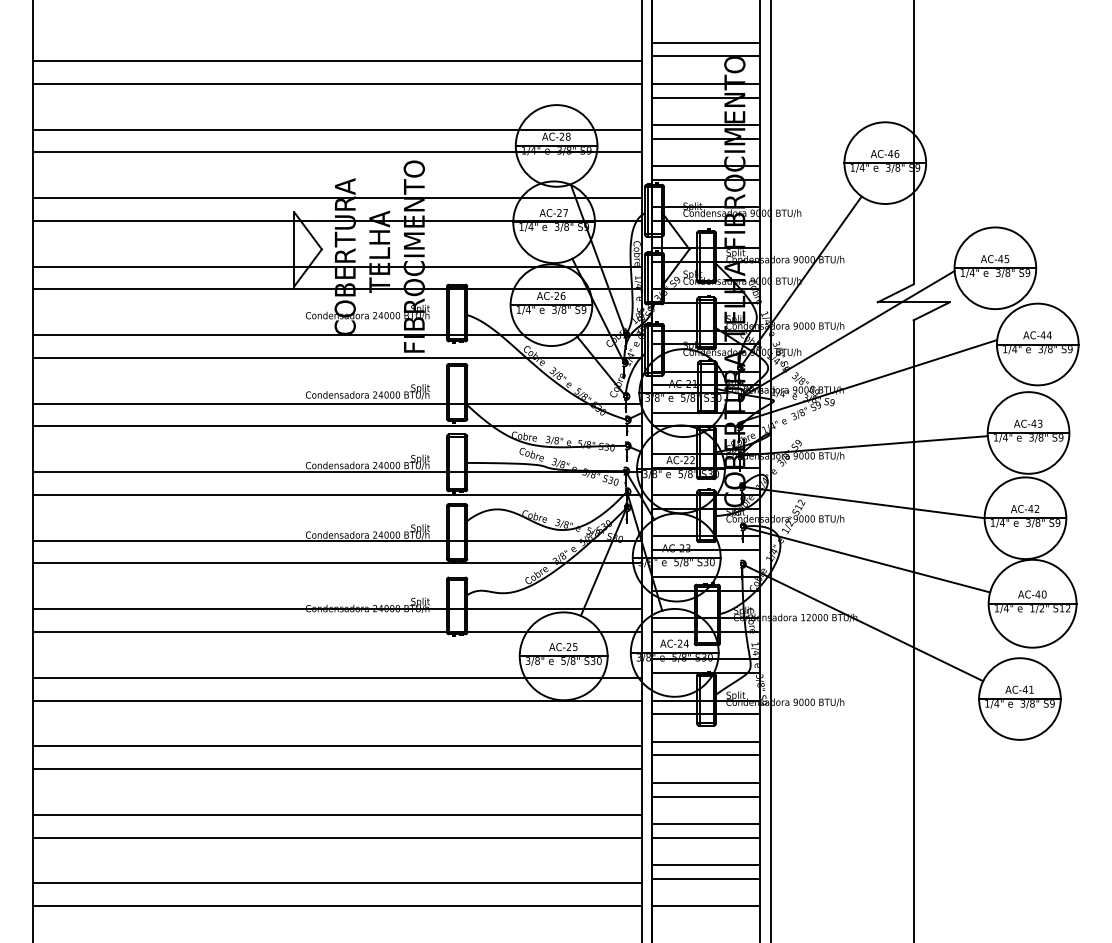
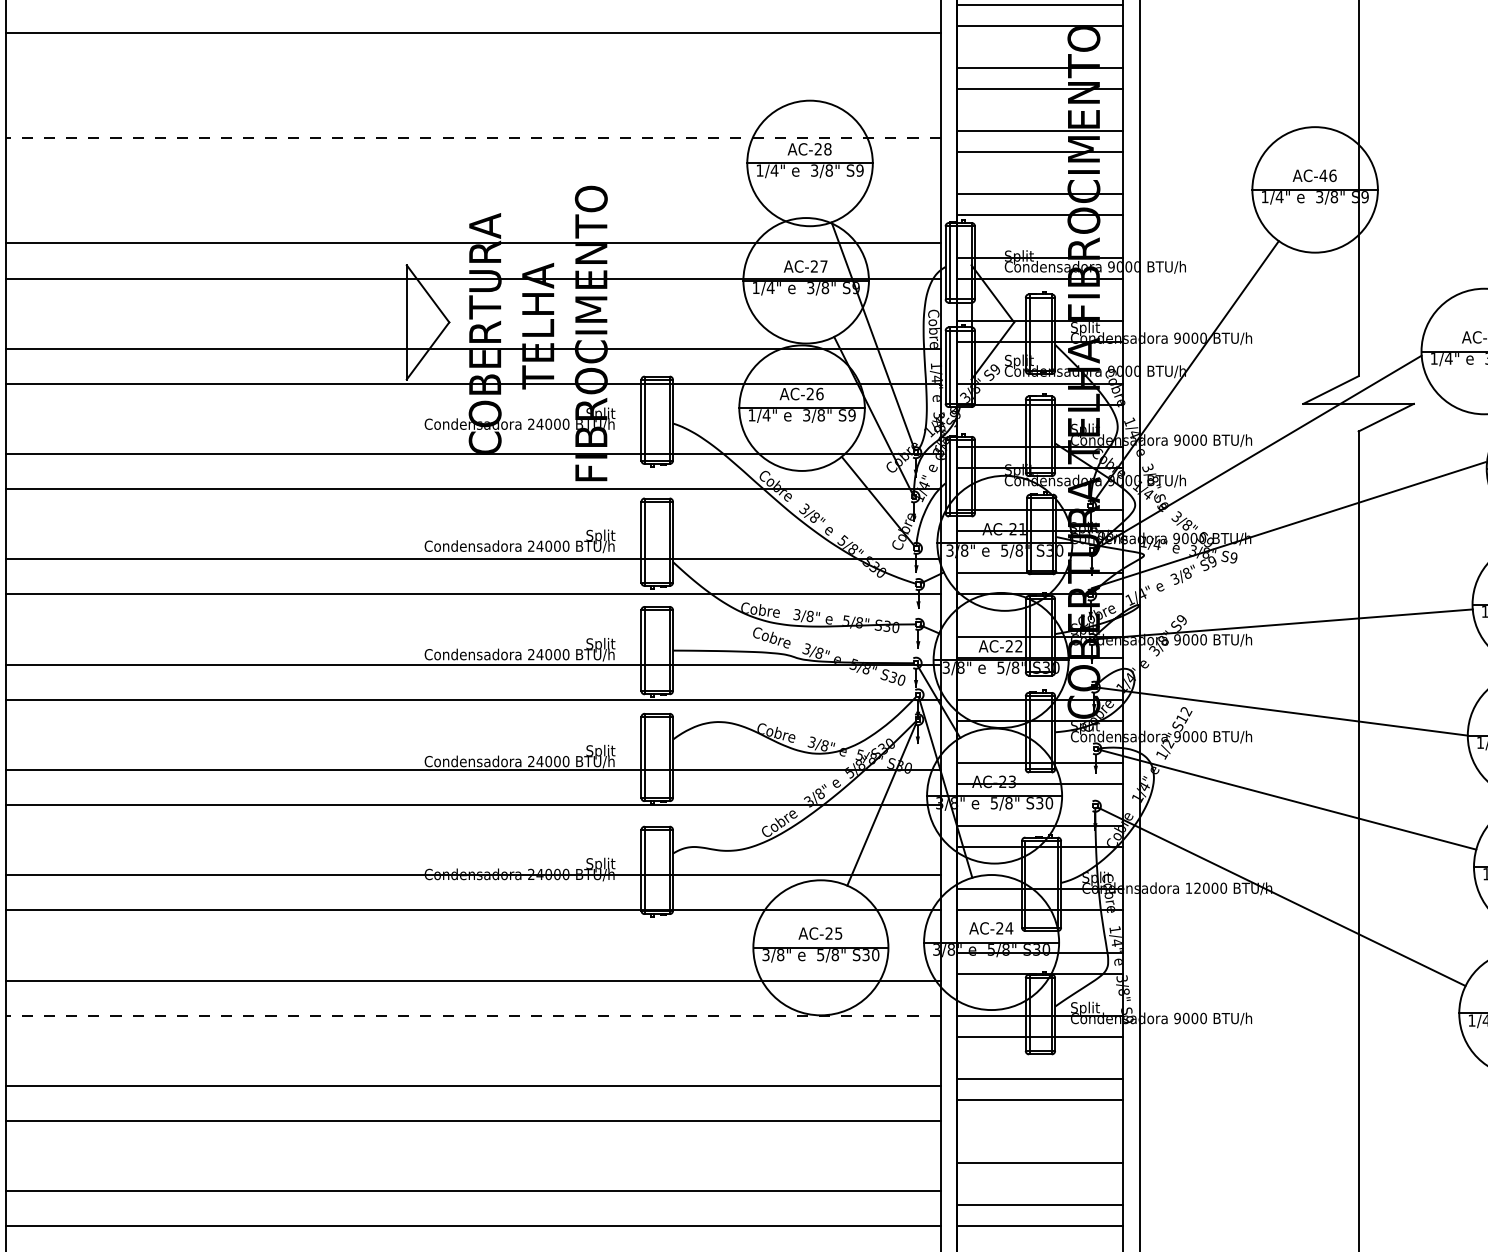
line: (337, 83) -> (473, 67), removed
line: (337, 129) -> (473, 138), solid -> dashed
line: (337, 152) -> (473, 173), removed
line: (337, 700) -> (473, 1015), solid -> dashed
line: (706, 782) -> (1040, 1141), removed

